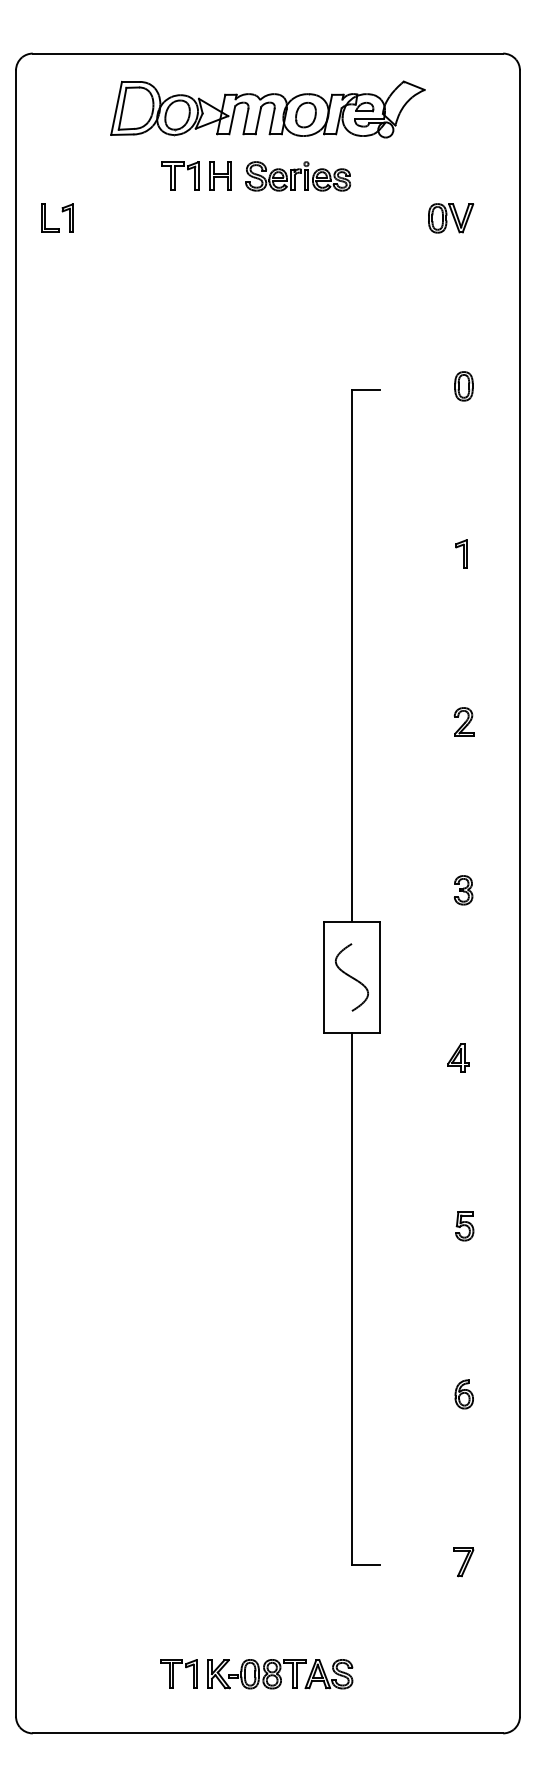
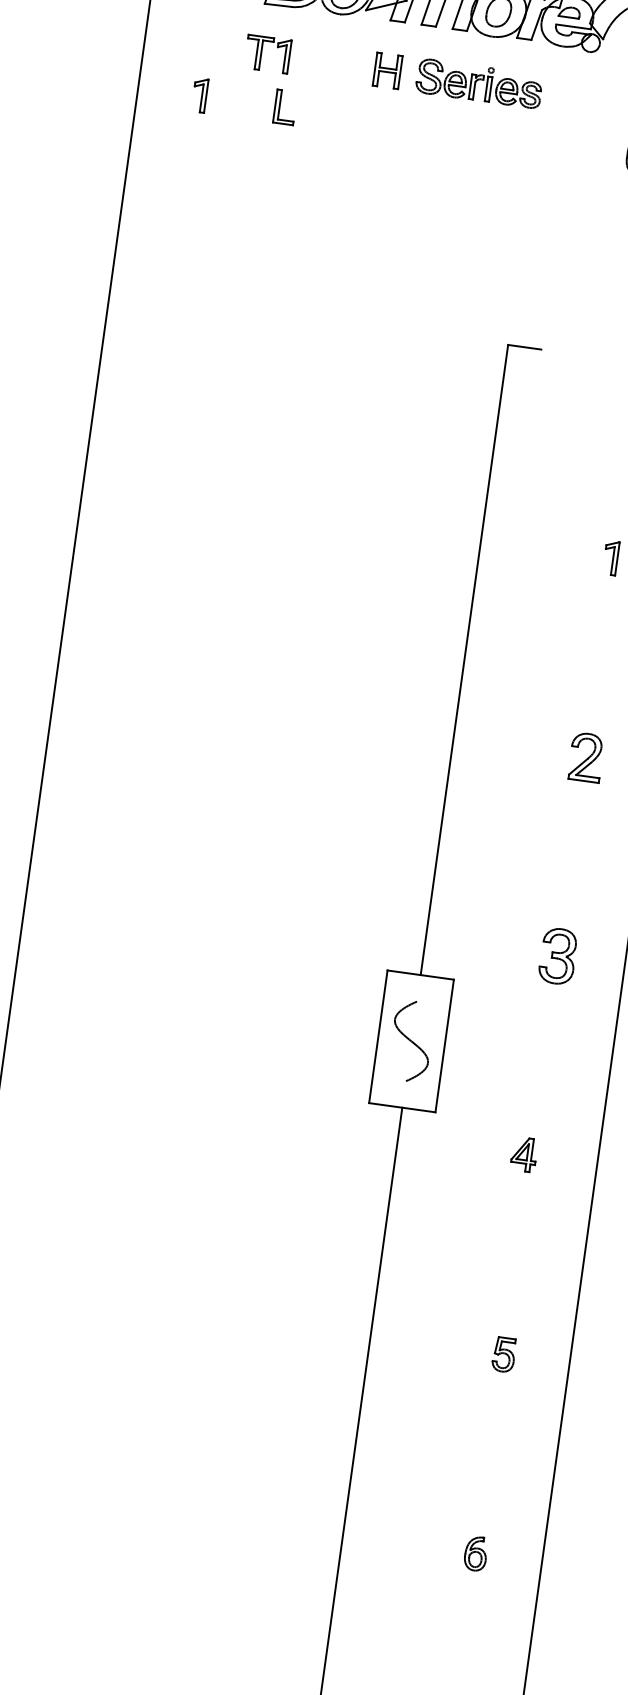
part: (180, 175) -> (267, 53), moved
part: (50, 217) -> (285, 106), moved
part: (463, 721) -> (585, 756), size x1.4
part: (463, 890) -> (557, 956), size x1.6

